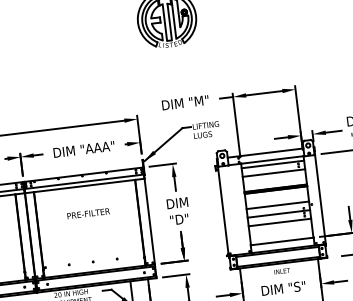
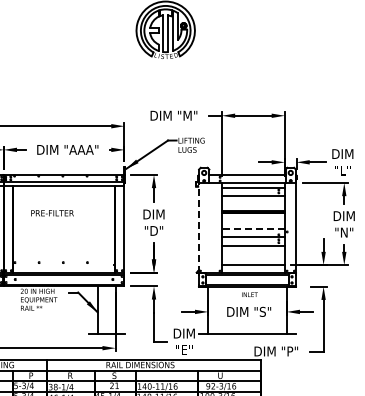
line: (276, 205) -> (252, 228), solid -> dashed
line: (223, 210) -> (198, 227), solid -> dashed
text: (88, 213) -> (52, 213), moved

